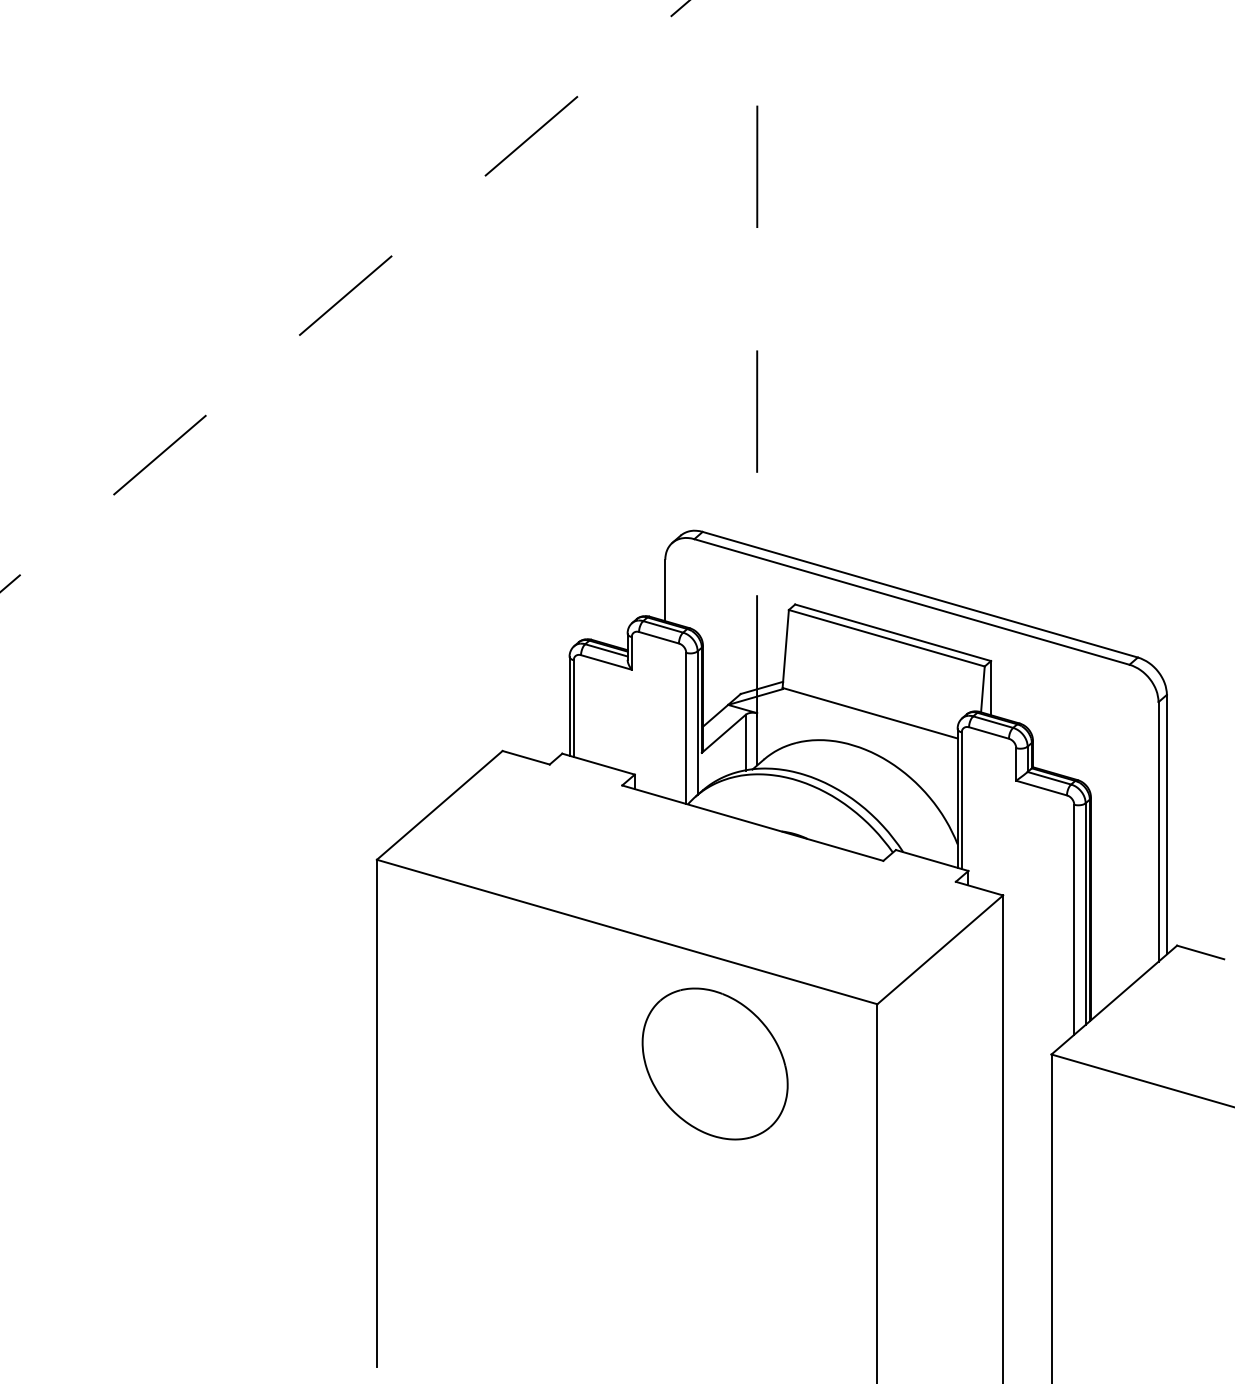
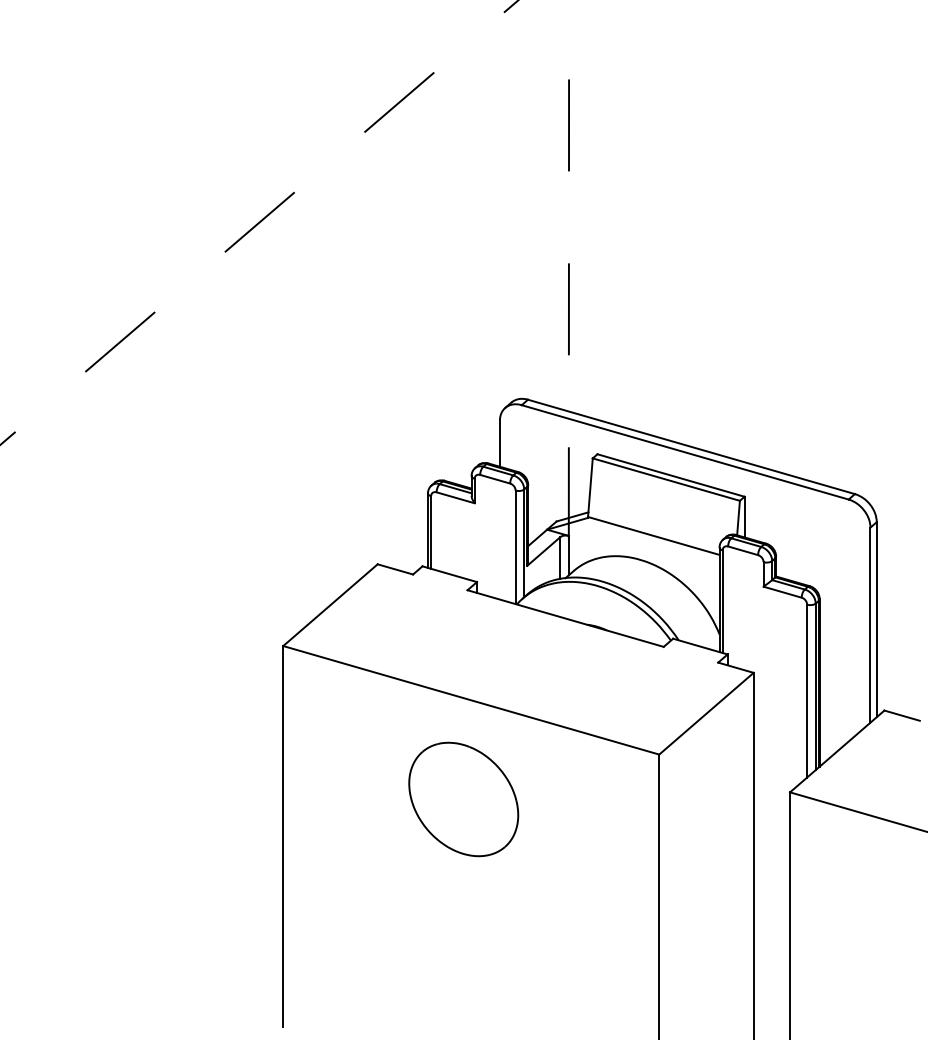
part: (714, 1063) -> (463, 799), moved

